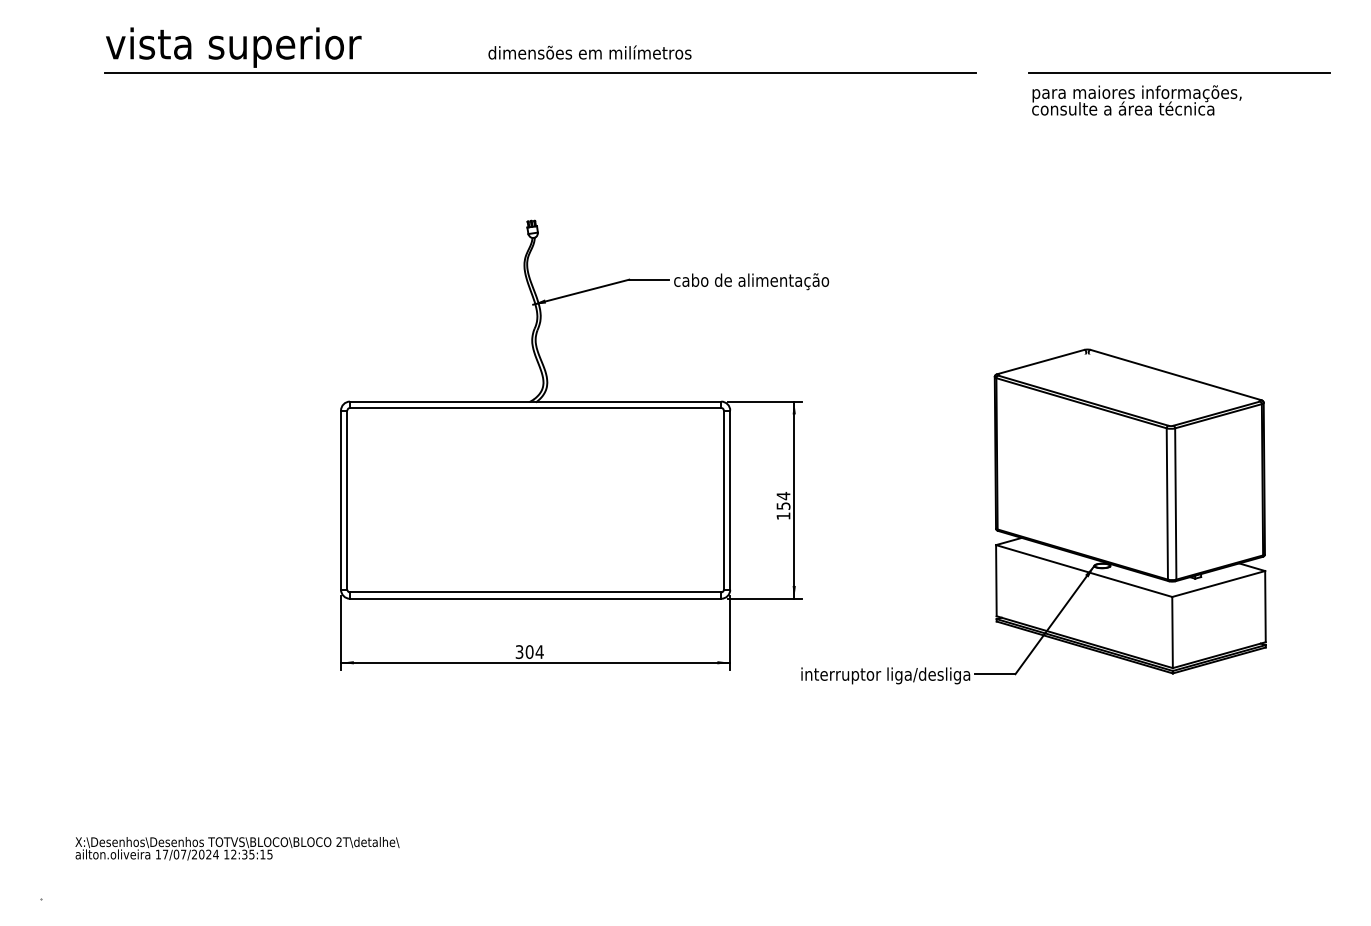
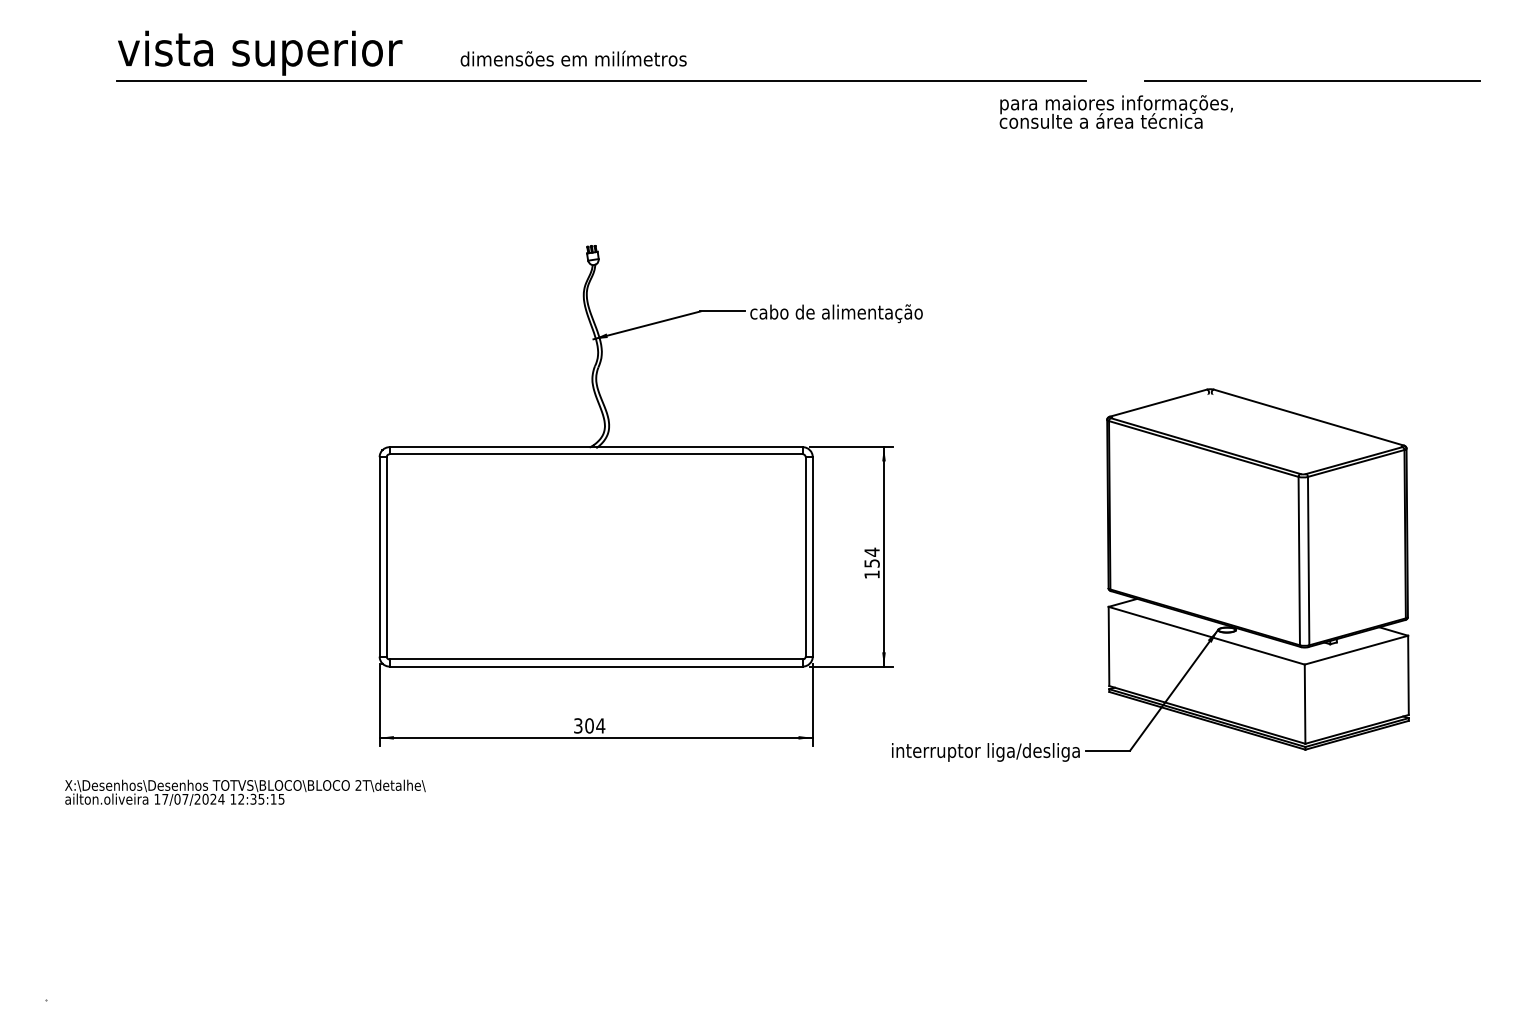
text: (589, 52) -> (573, 58), moved
text: (1136, 100) -> (1115, 111), moved
text: (237, 848) -> (245, 792), moved

